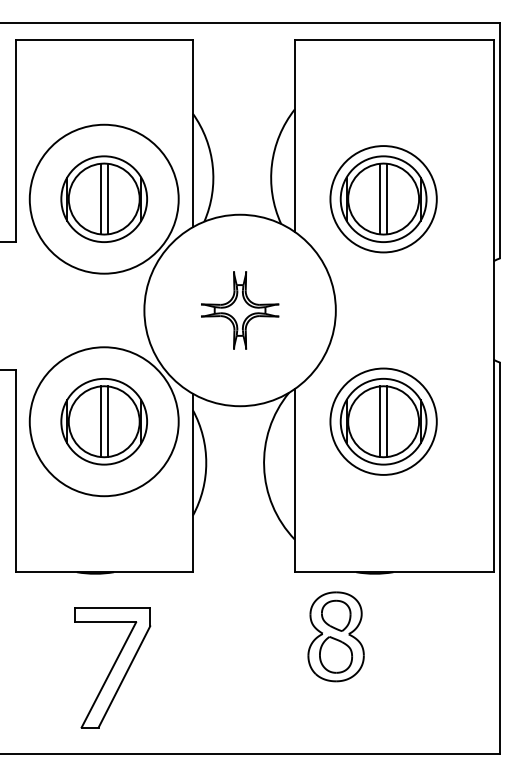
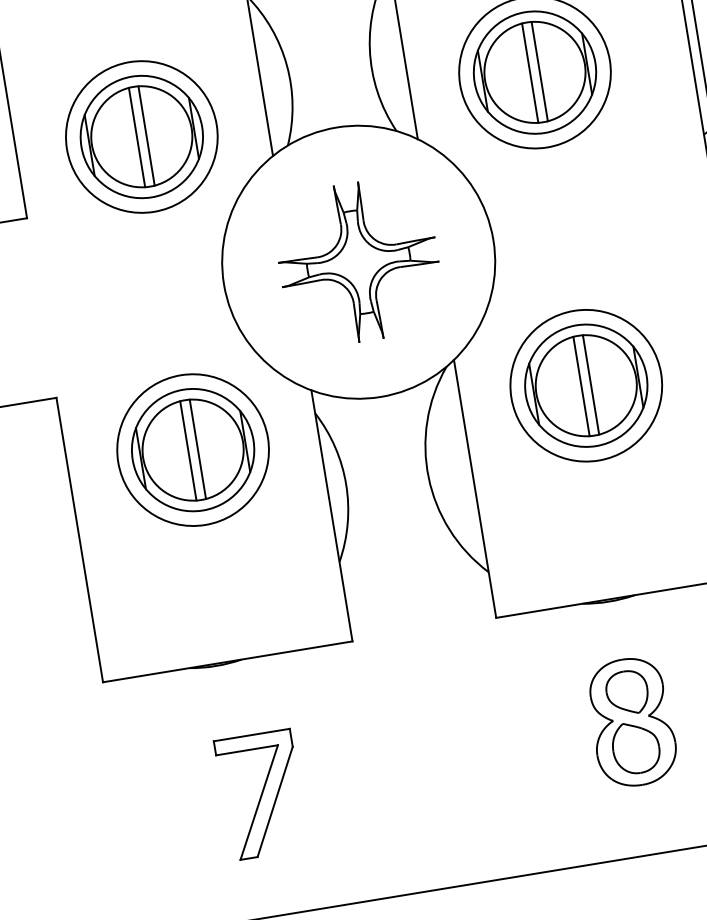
circle: (104, 199) -> (142, 137), size x0.71
part: (239, 310) -> (357, 262), size x1.43
circle: (104, 421) -> (193, 449), size x0.71
part: (335, 636) -> (631, 721), moved
part: (112, 668) -> (261, 795), size x0.71

